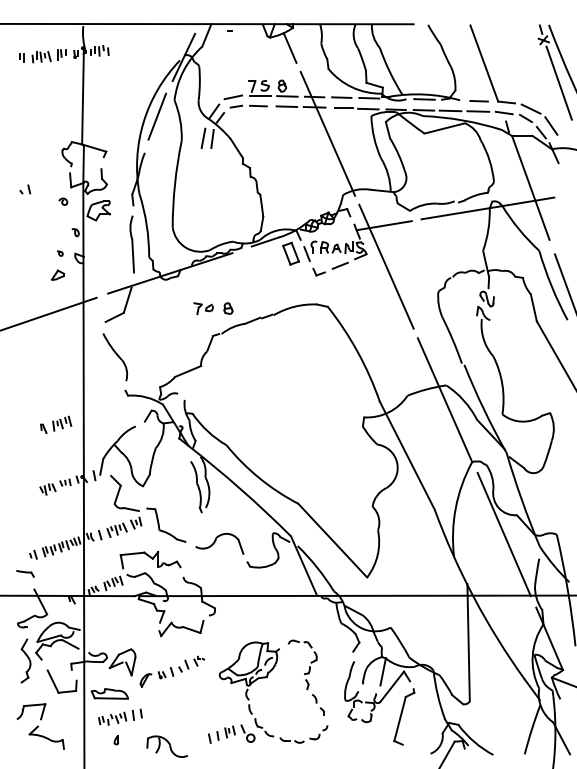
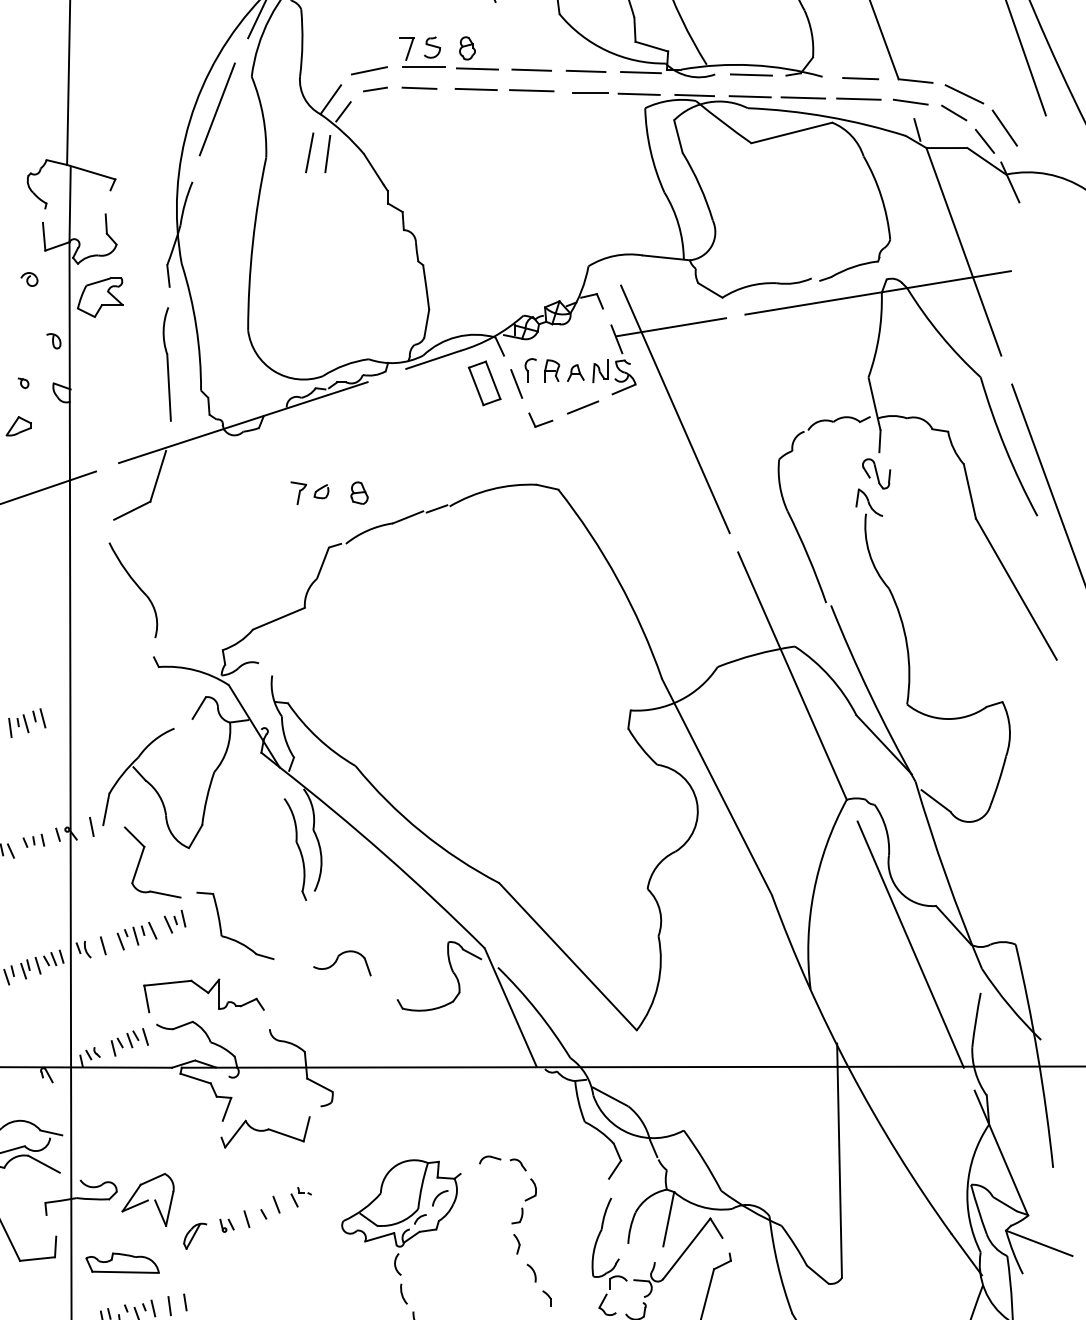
line: (327, 133) -> (557, 143), removed
part: (219, 543) -> (341, 962), size x0.6

